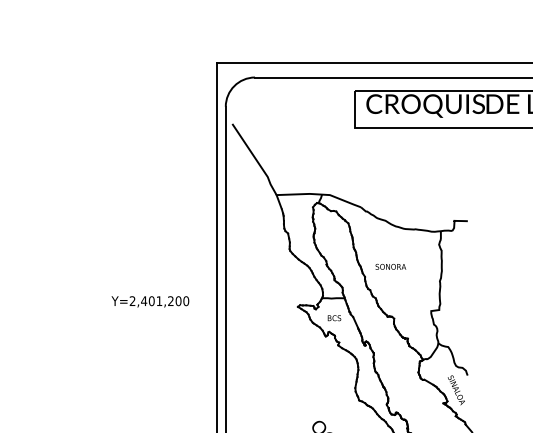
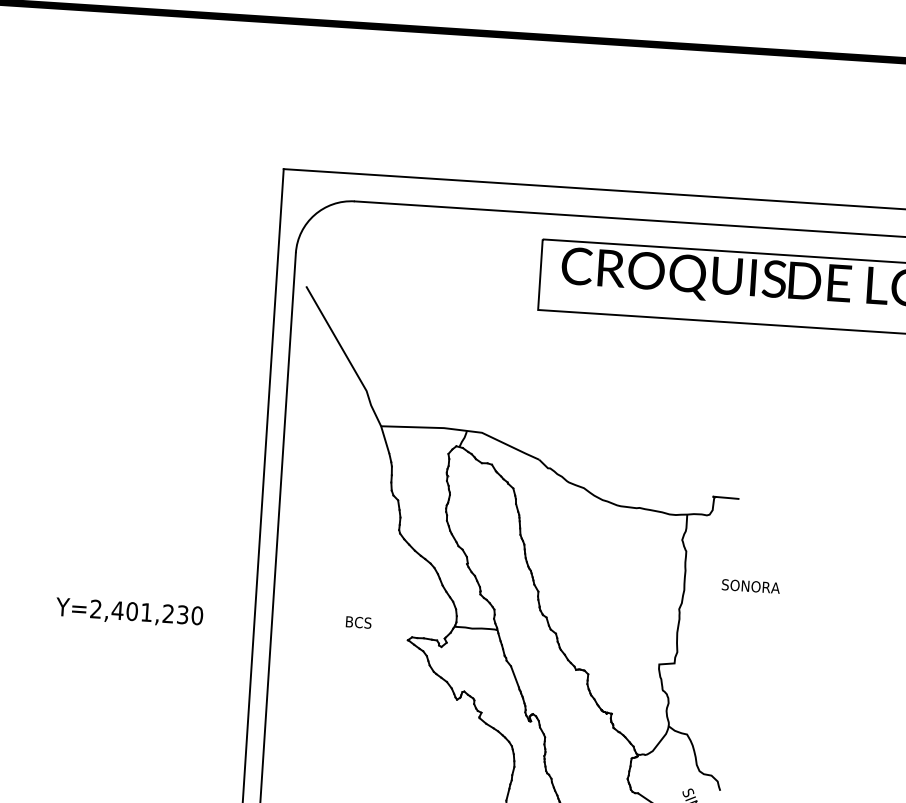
text: (390, 266) -> (750, 585), moved
text: (178, 301) -> (182, 615), Y=2,401,200 -> Y=2,401,230
text: (334, 318) -> (358, 623), moved

